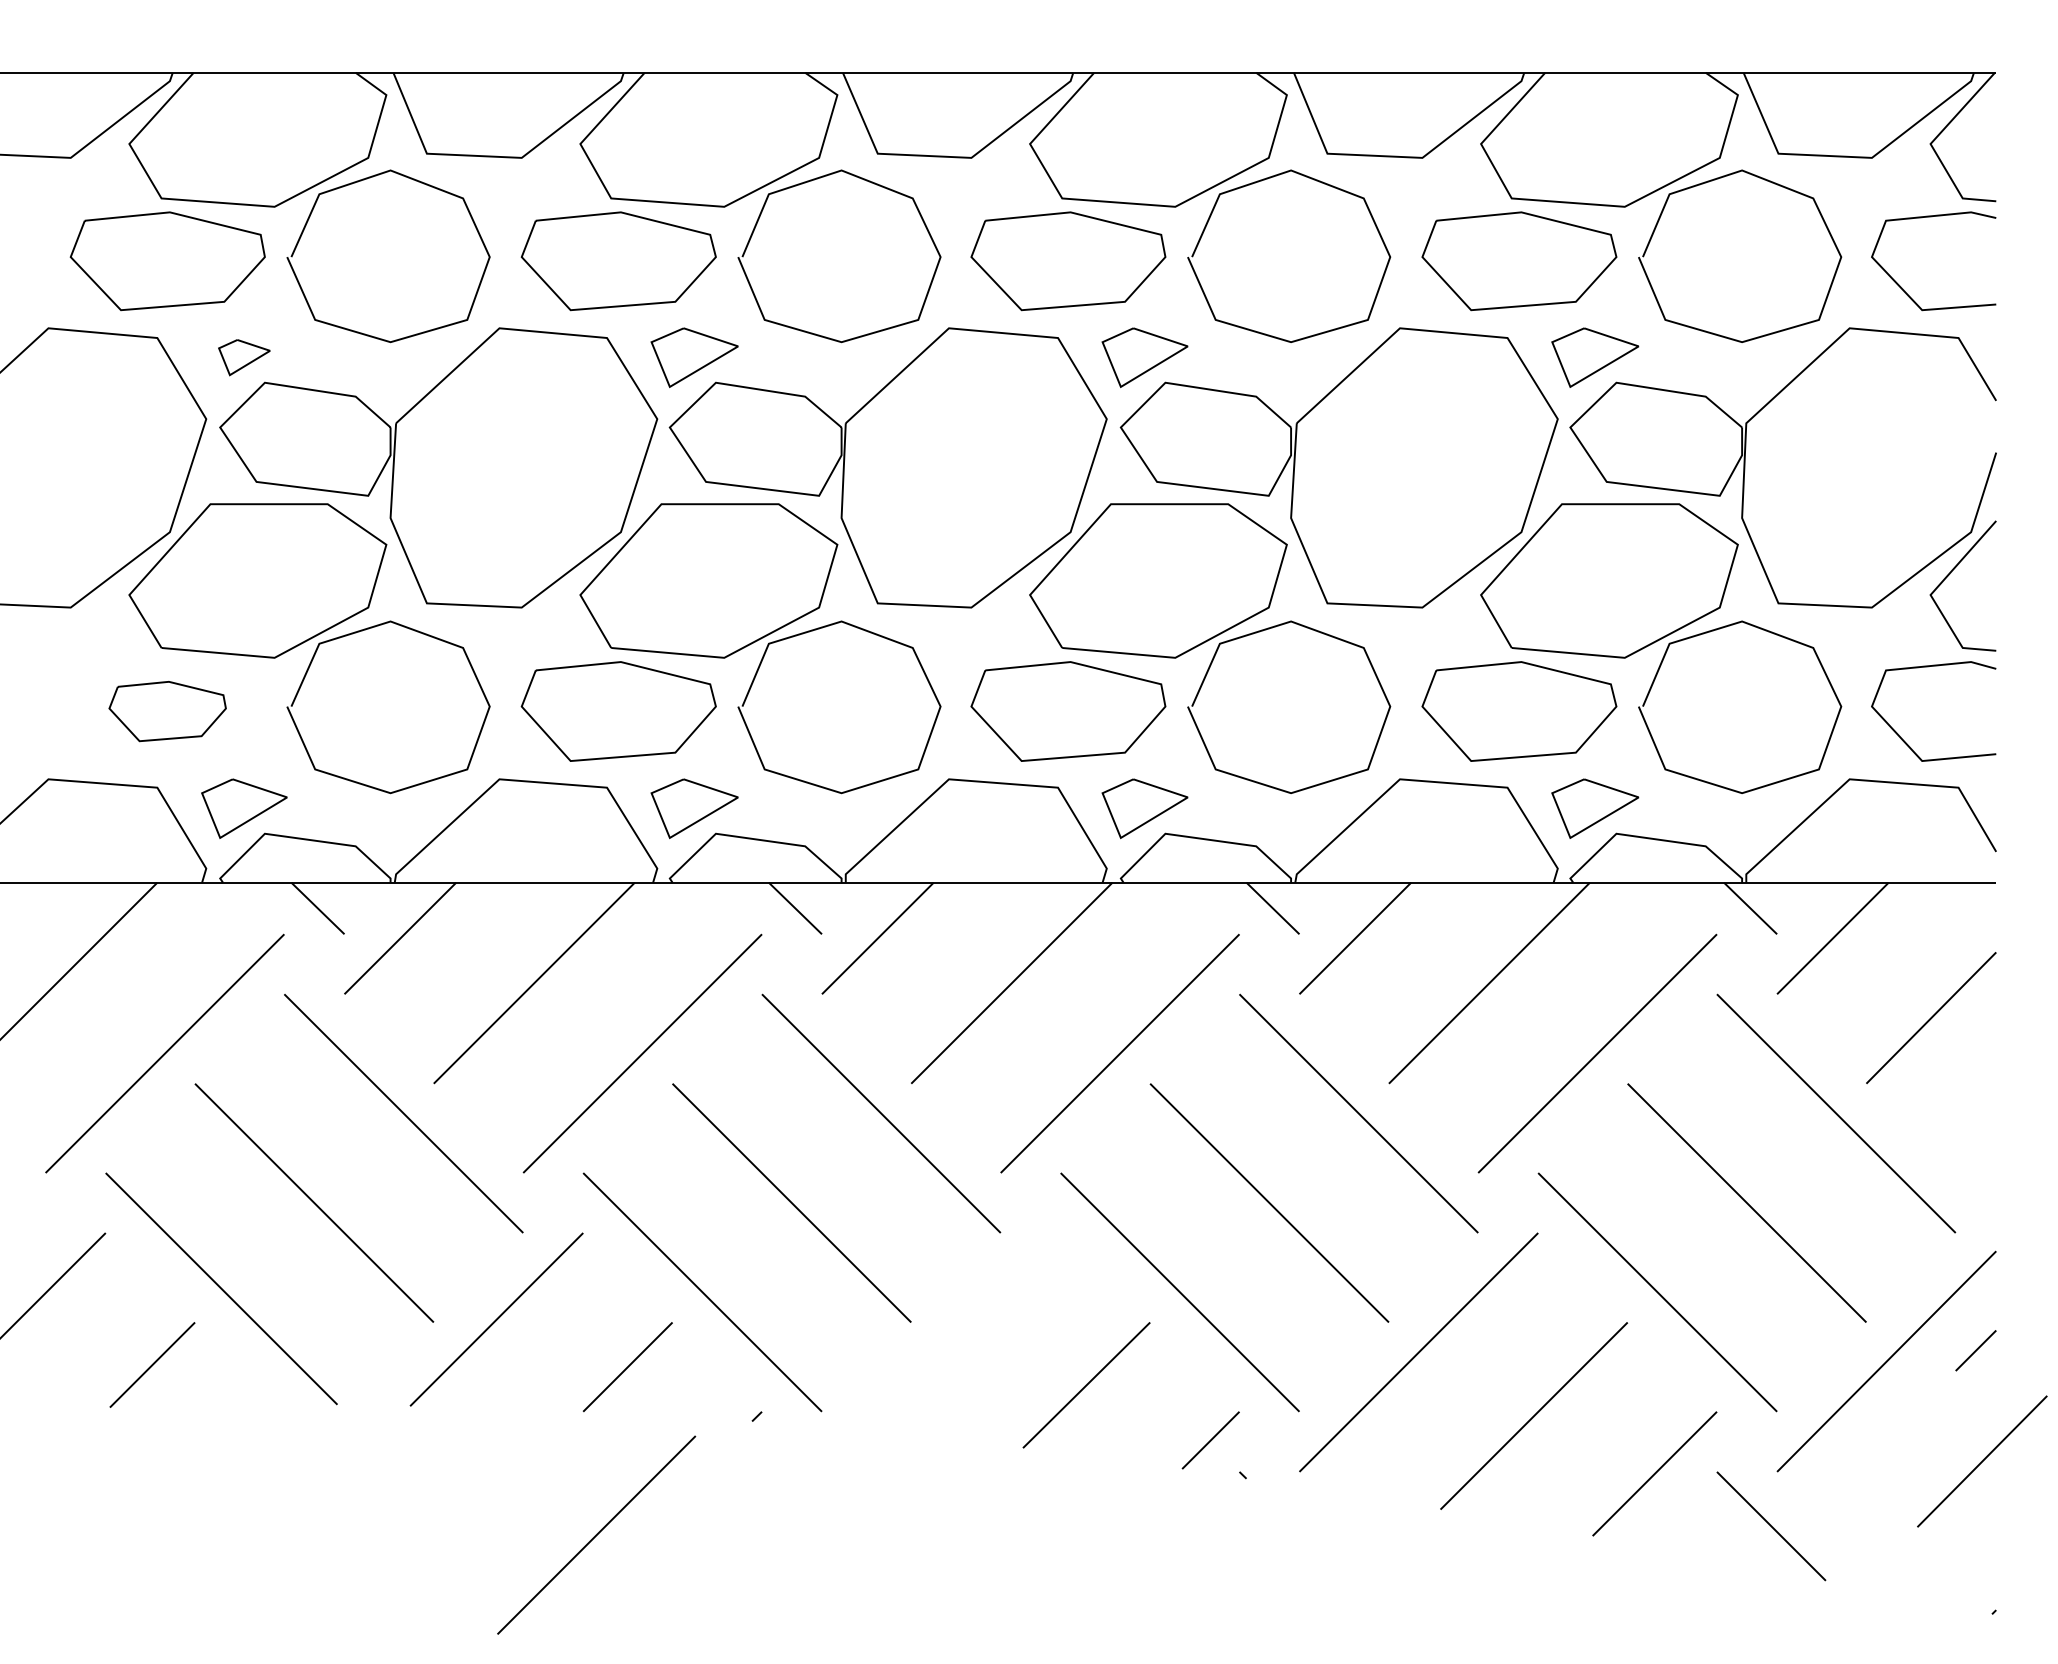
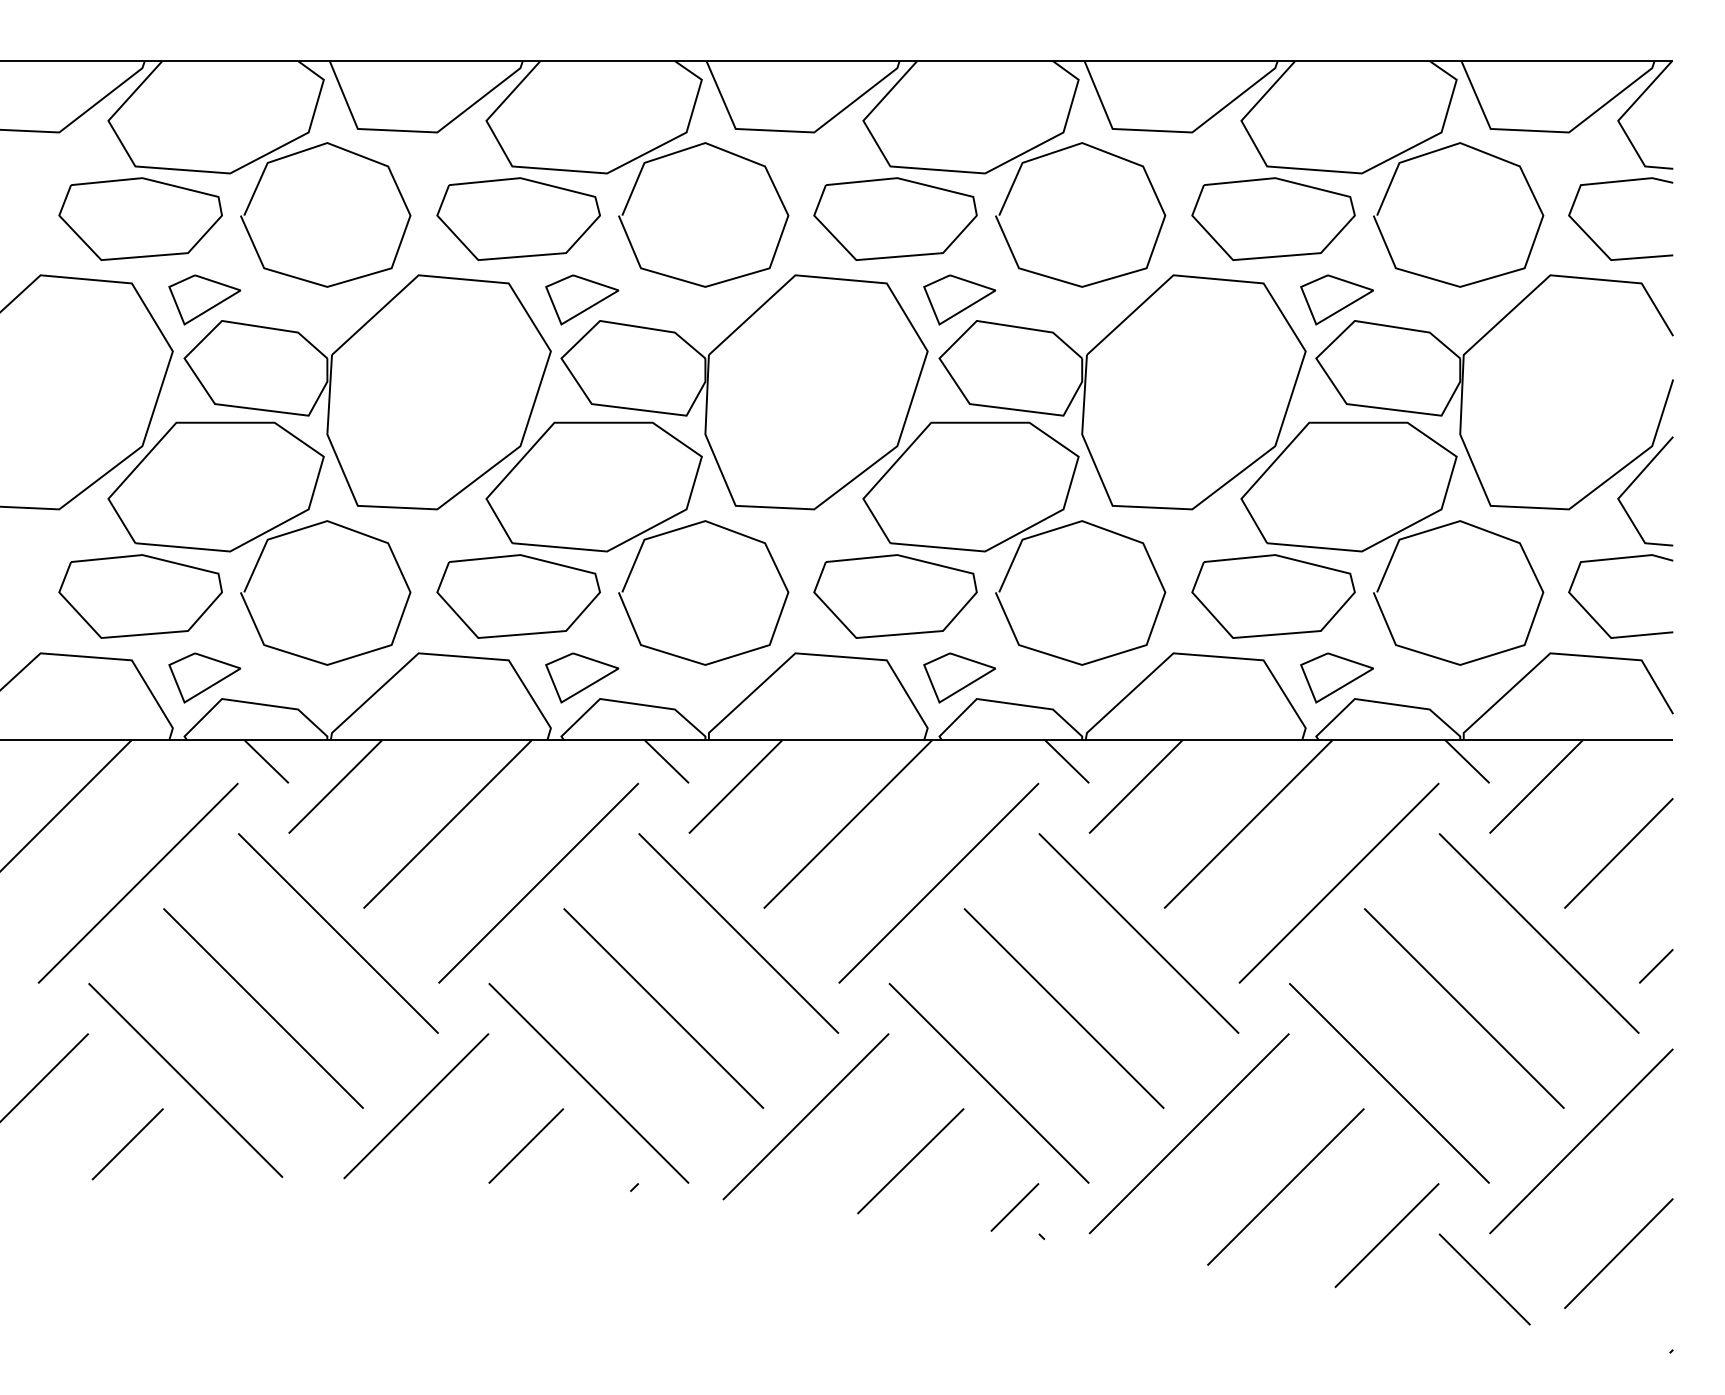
part: (244, 357) -> (204, 299), size x1.67
part: (167, 711) -> (140, 596), size x1.67
line: (1975, 1350) -> (1655, 966), moved
line: (1982, 1461) -> (1618, 1253), moved
line: (596, 1534) -> (805, 1116), moved

